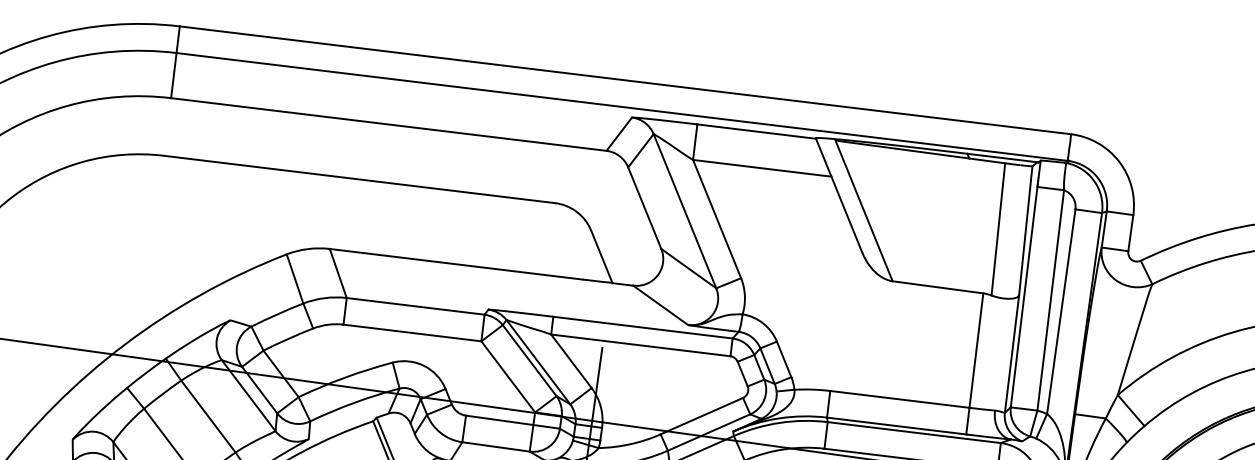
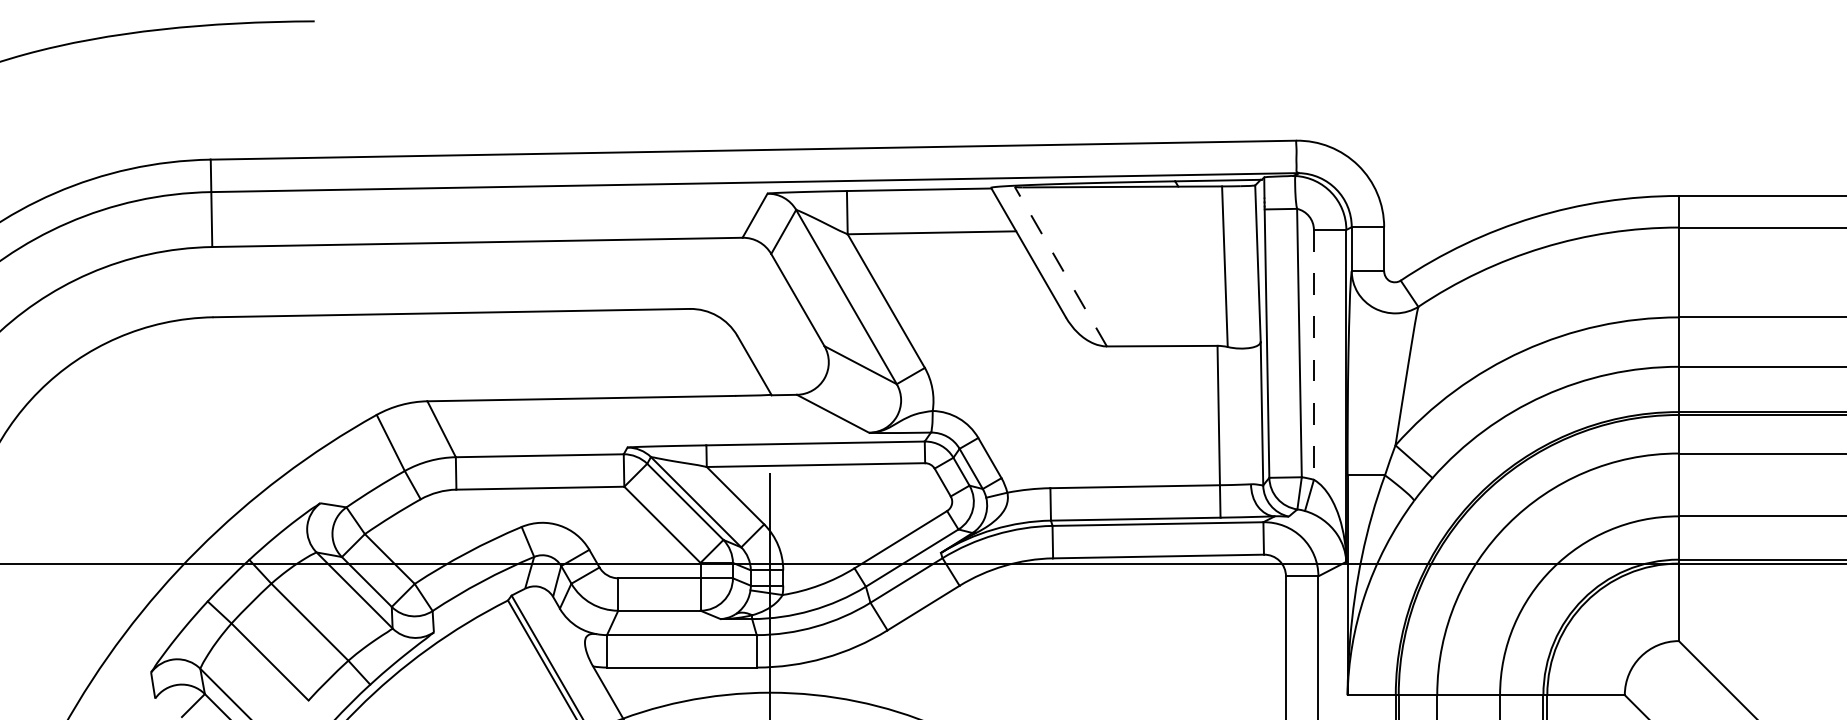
line: (863, 210) -> (1060, 266), solid -> dashed
line: (1060, 311) -> (1313, 354), solid -> dashed

